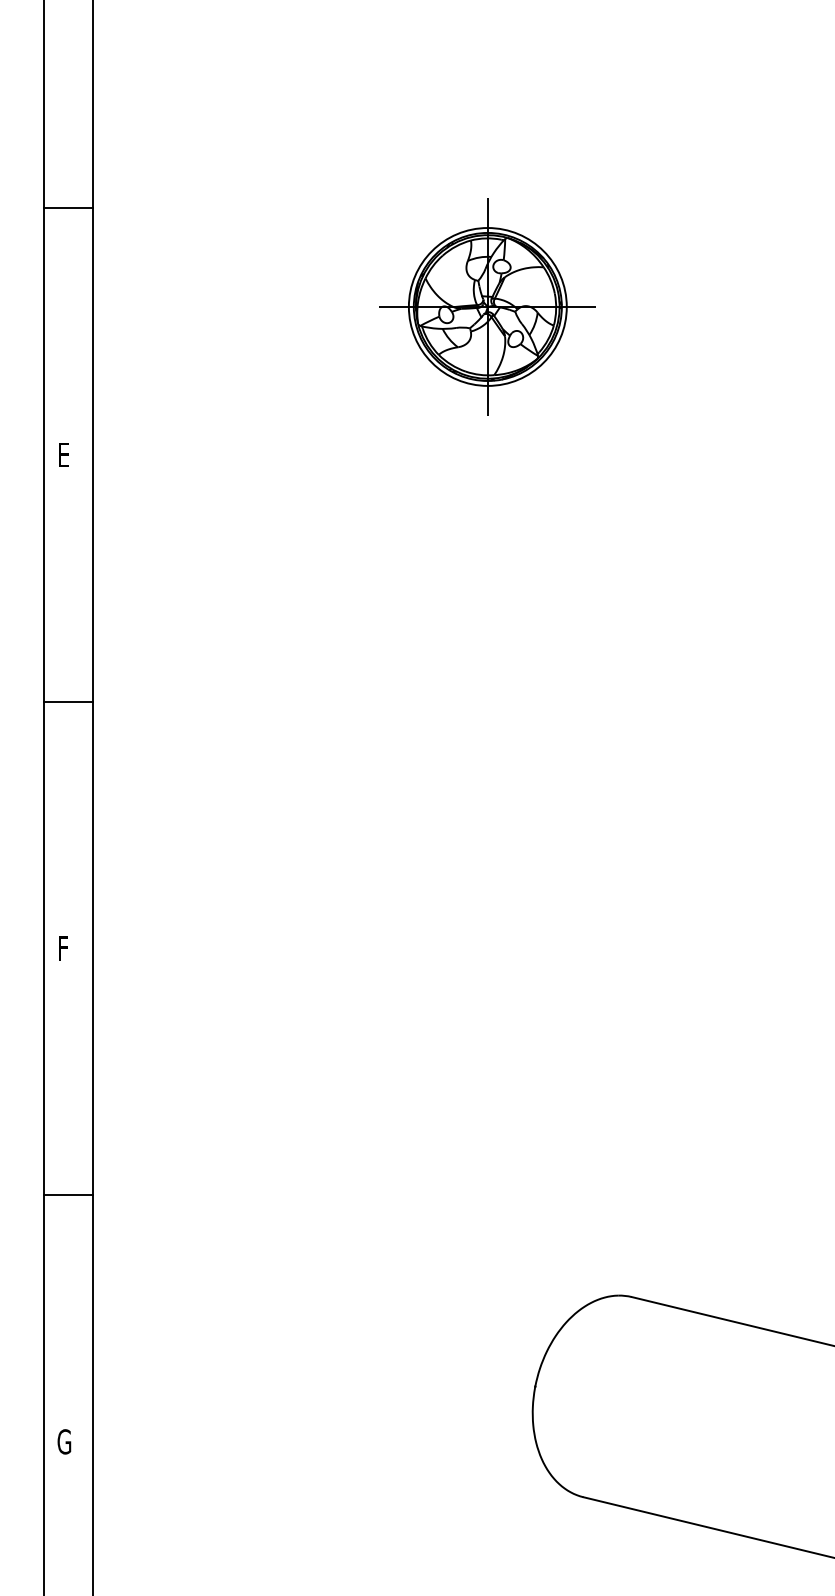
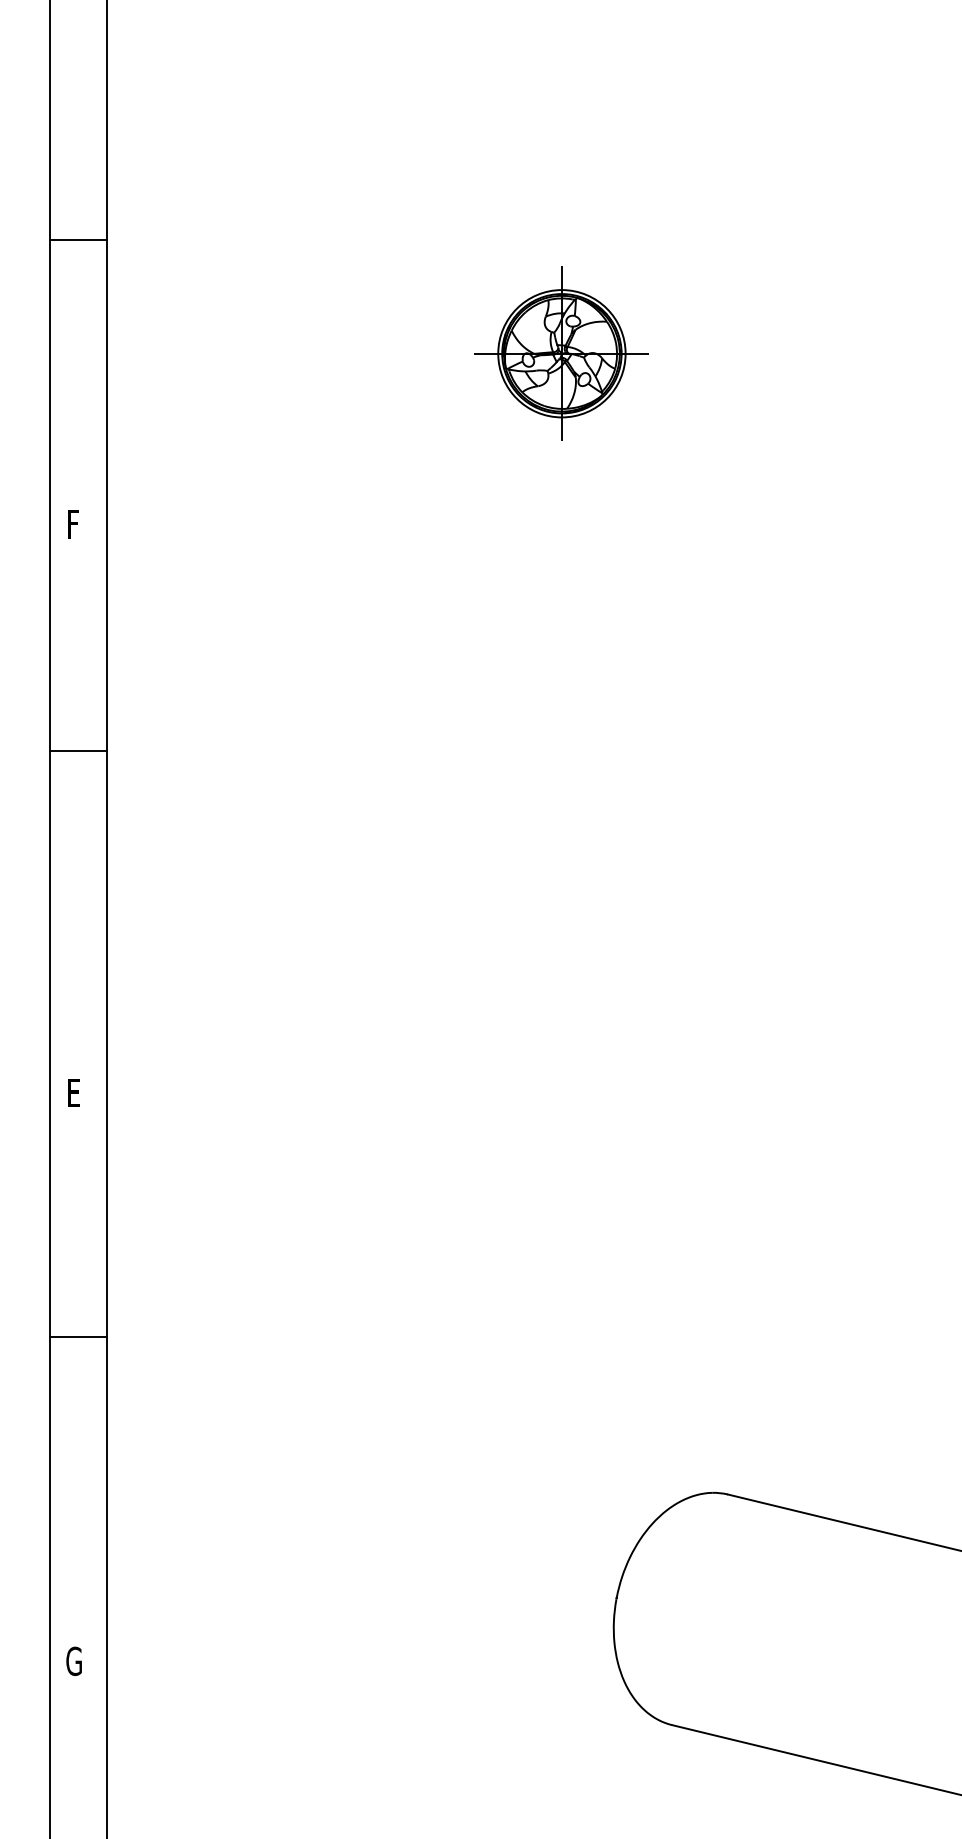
part: (487, 306) -> (561, 353), size x0.7
text: (64, 454) -> (74, 523), E -> F
line: (68, 701) -> (78, 750), moved
text: (64, 948) -> (74, 1092), F -> E
line: (68, 1195) -> (78, 1337), moved

